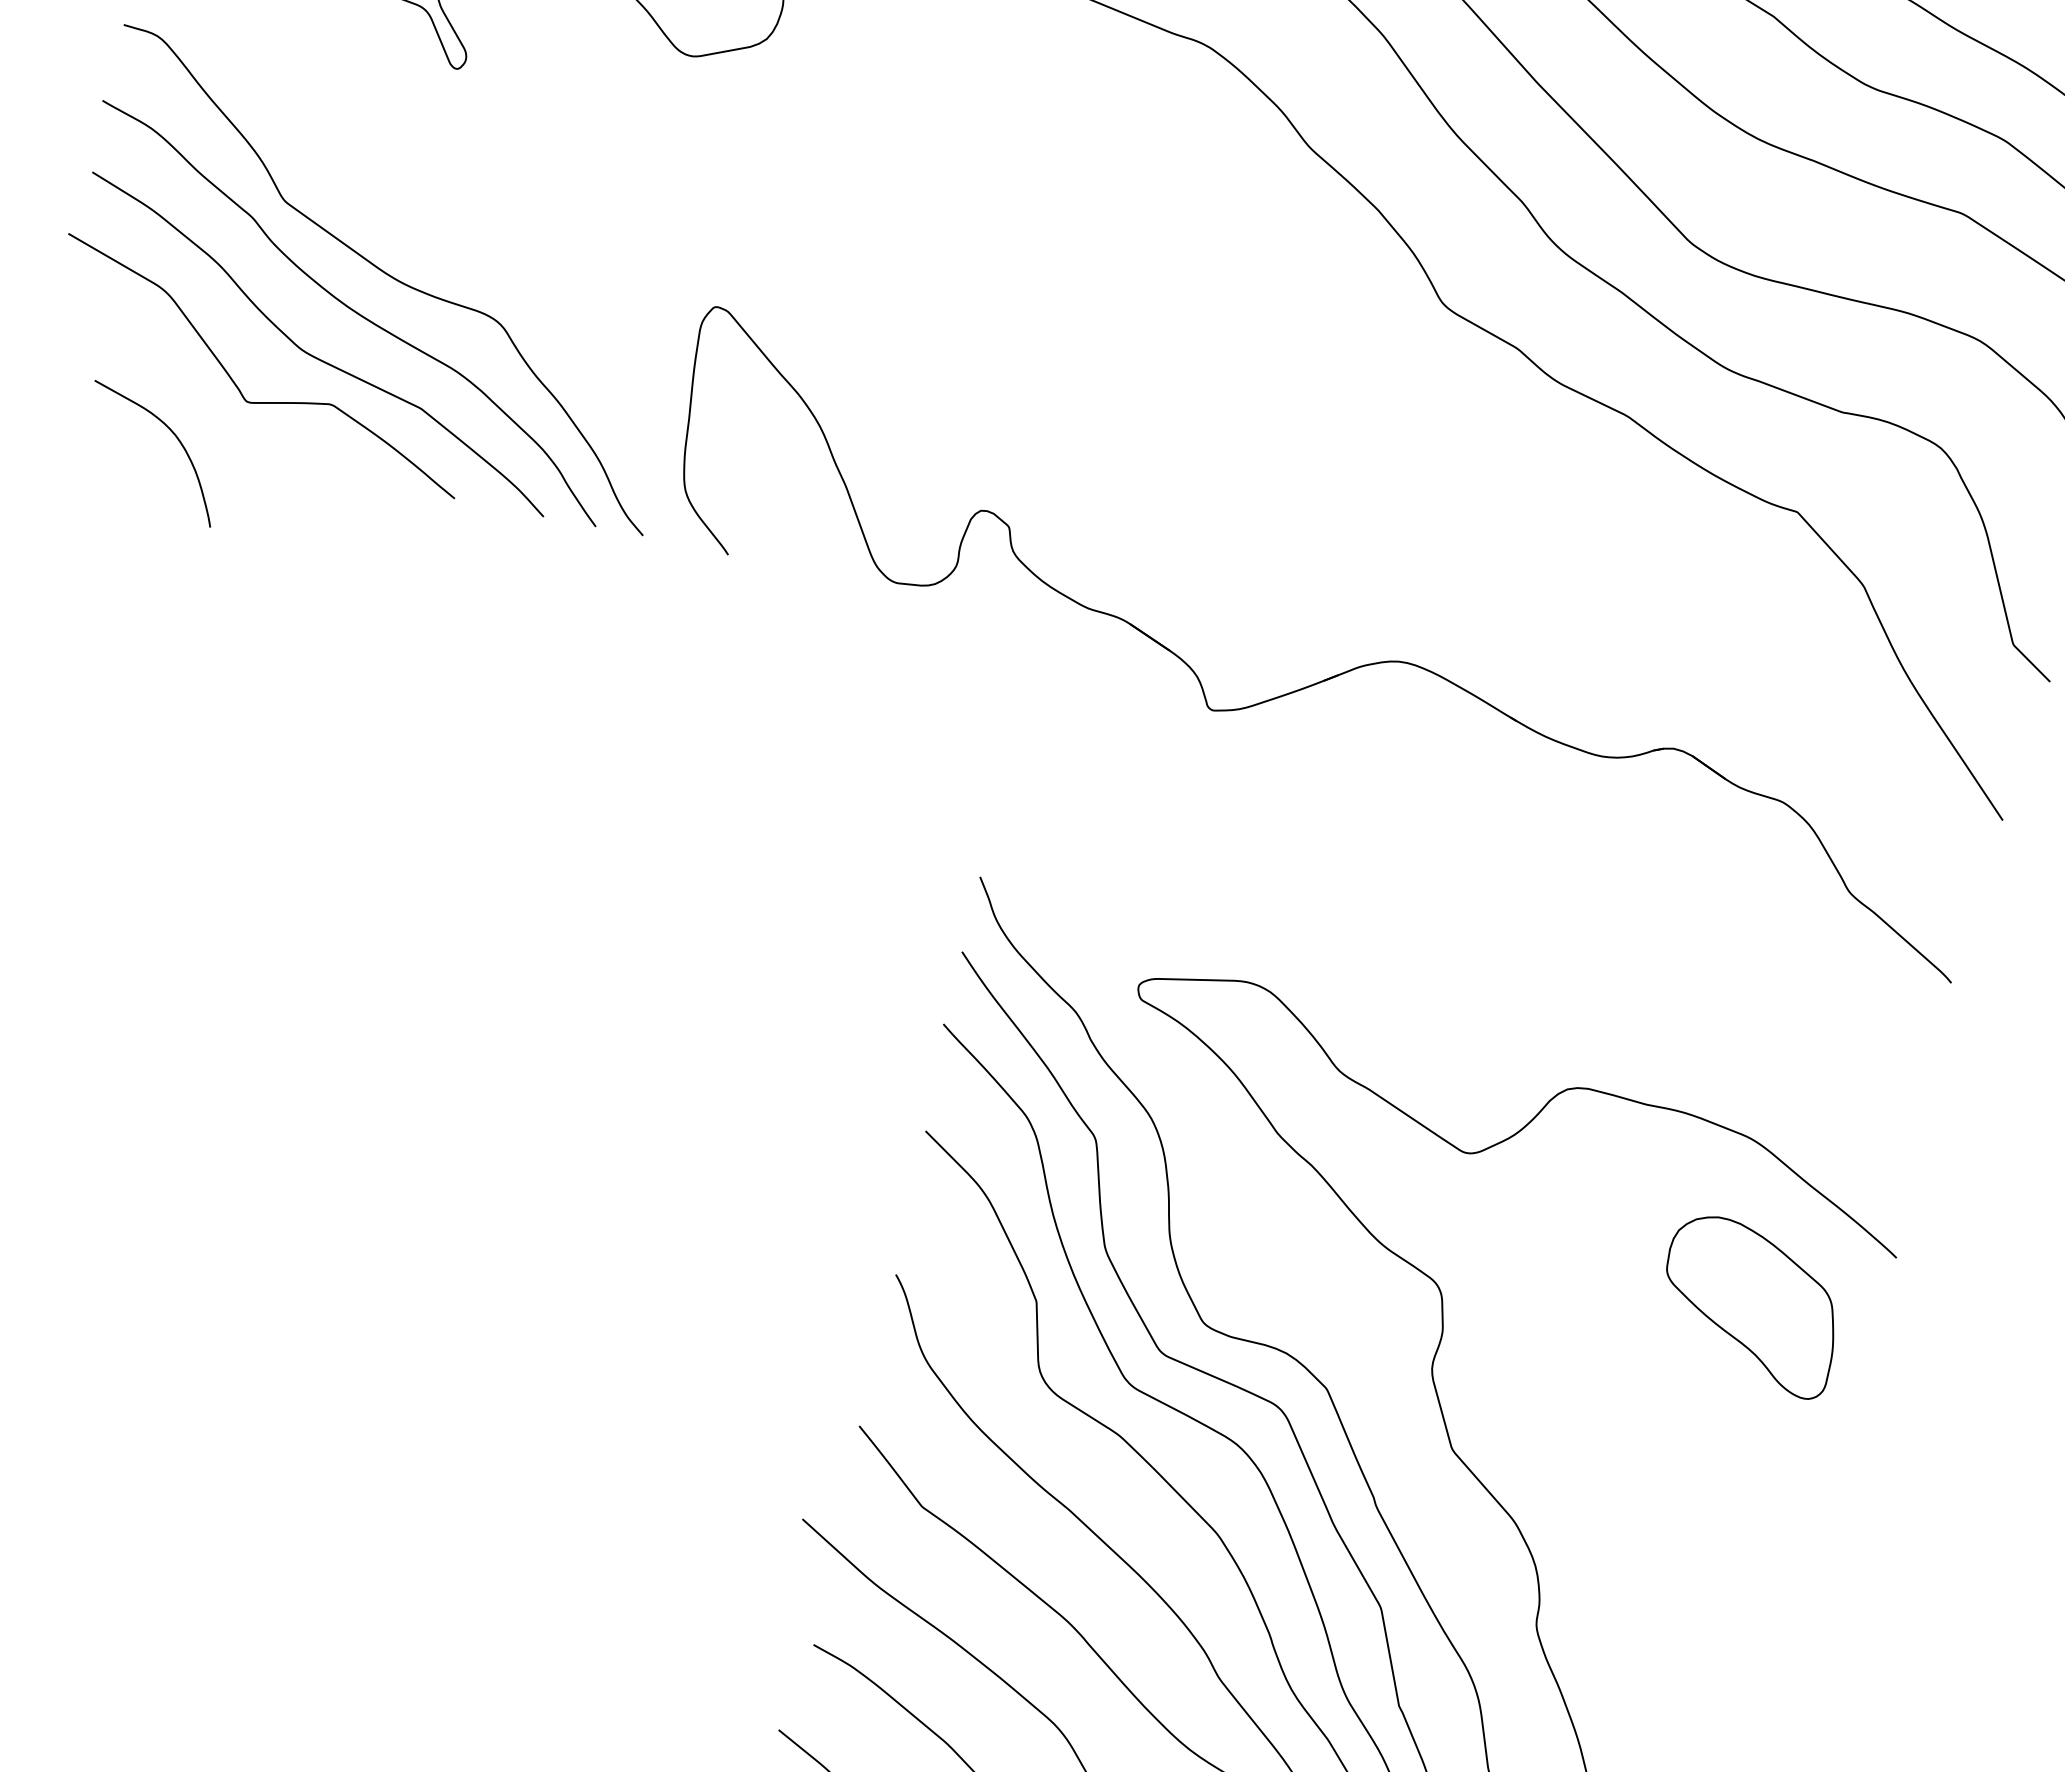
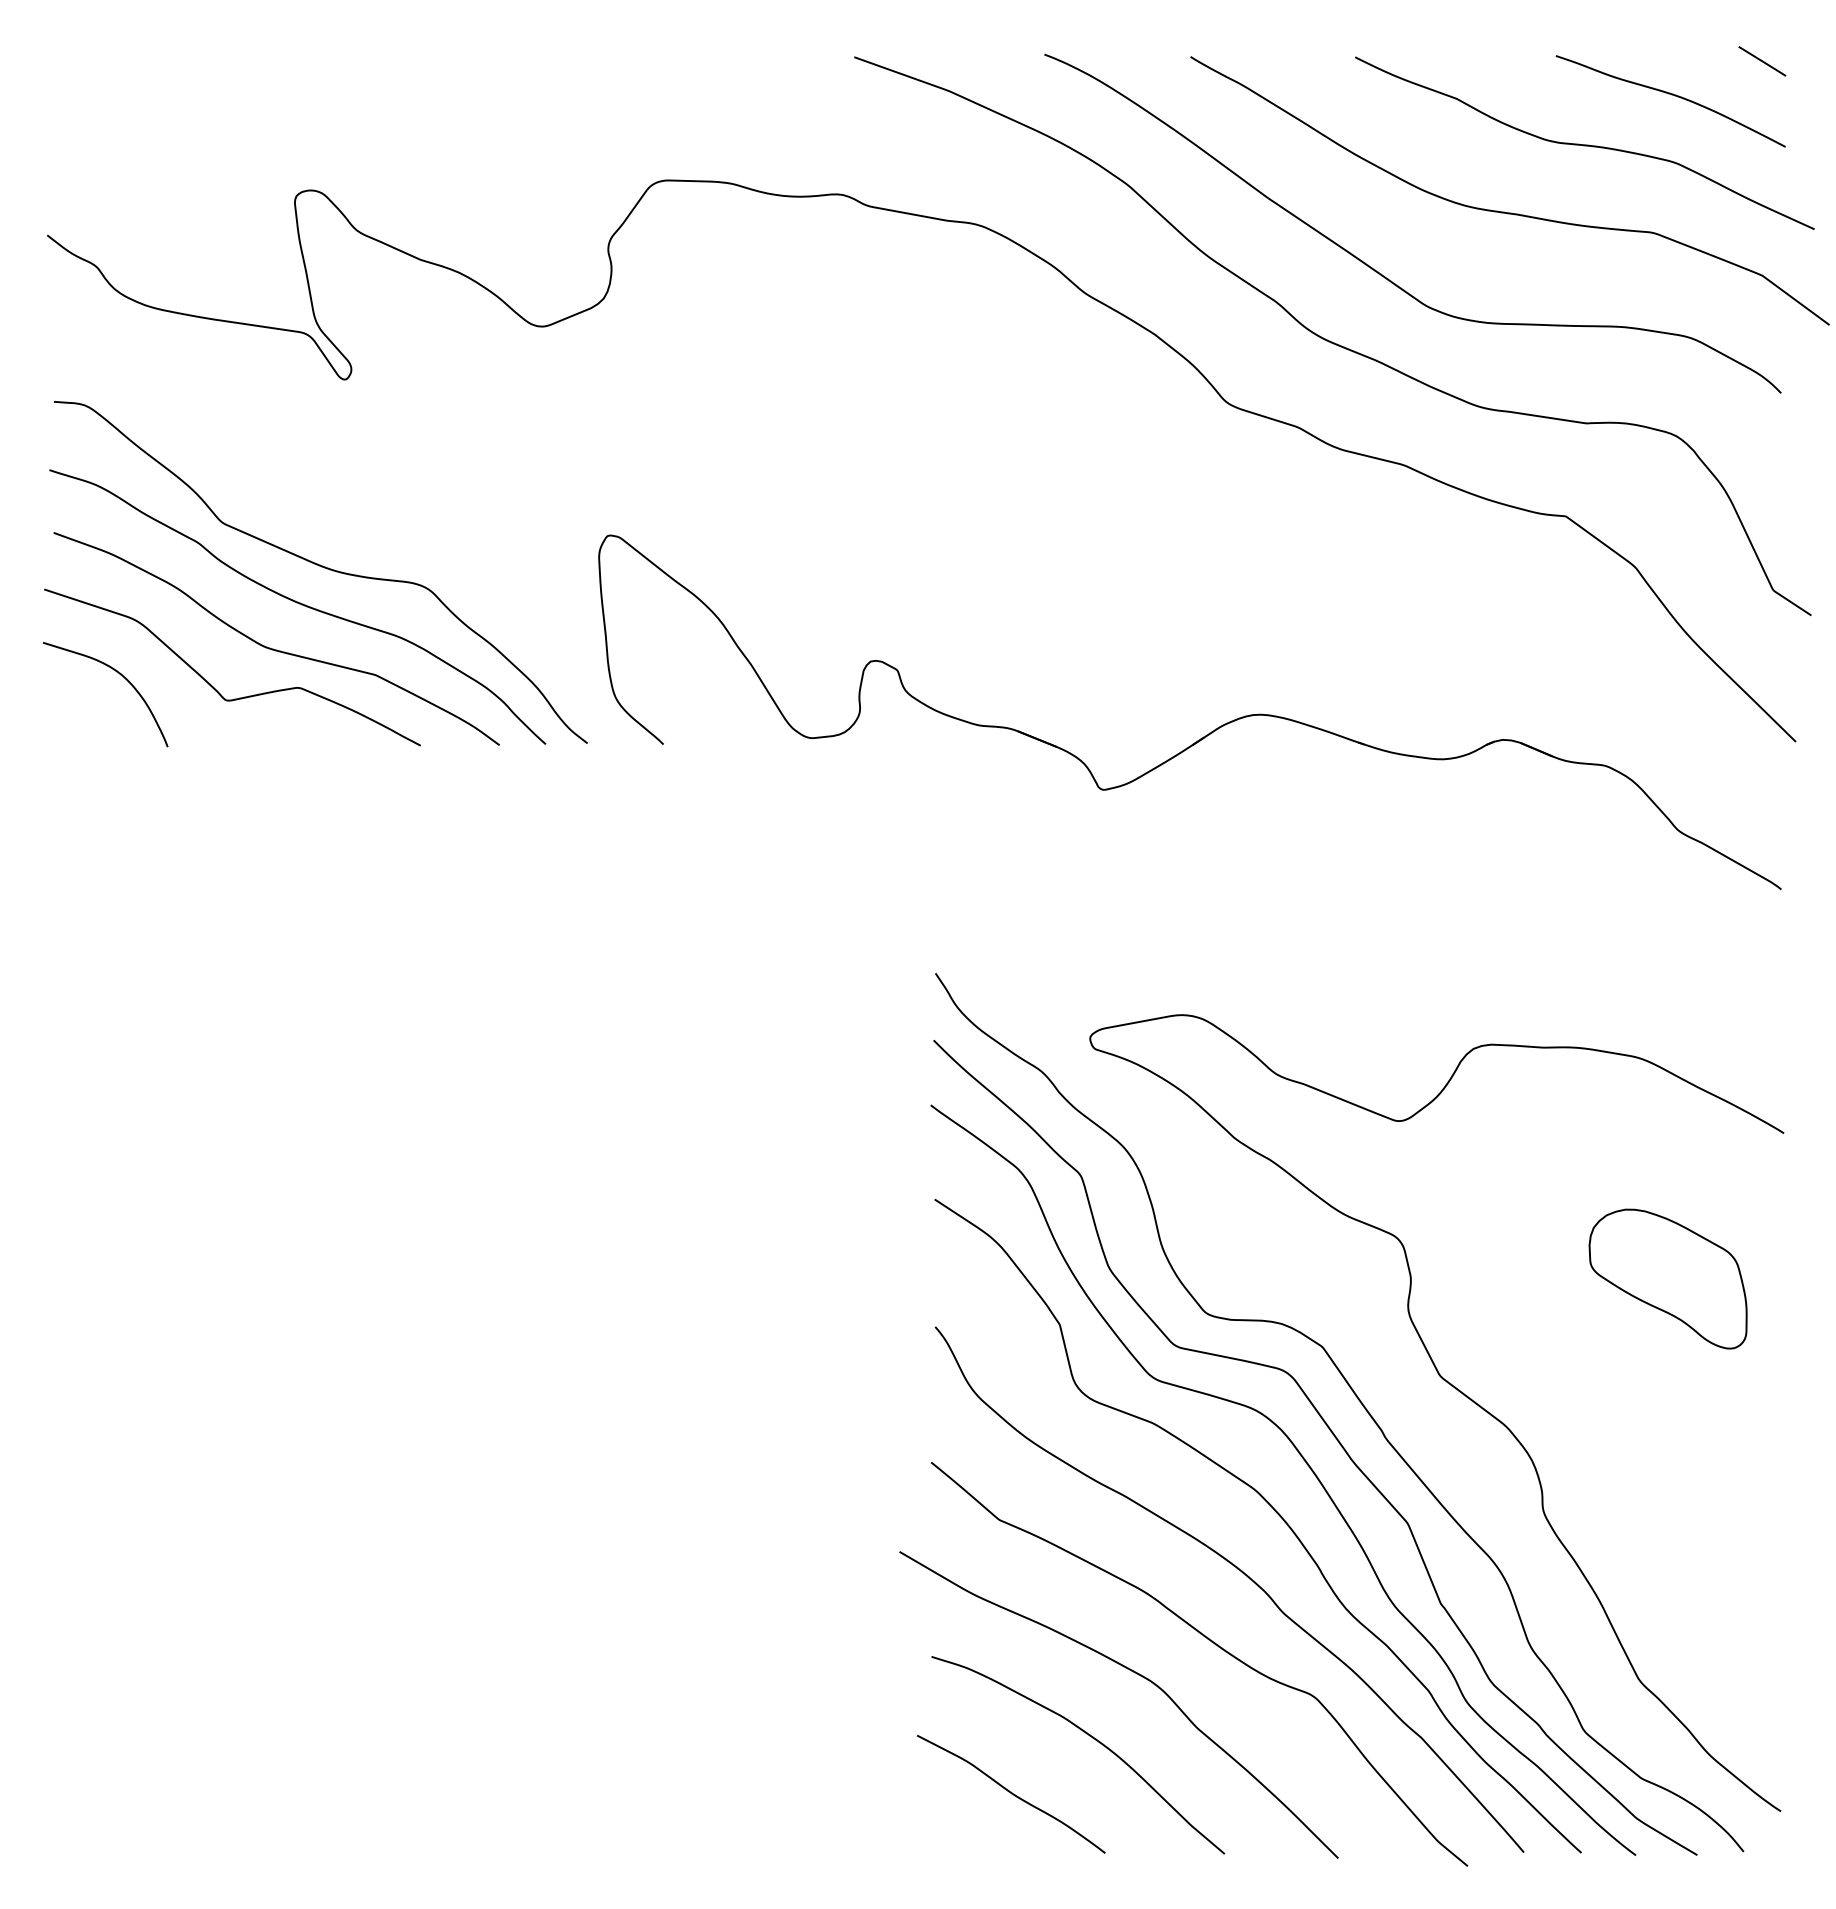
curve: (174, 435) -> (120, 675), moved
part: (1749, 1304) -> (1667, 1278), moved

